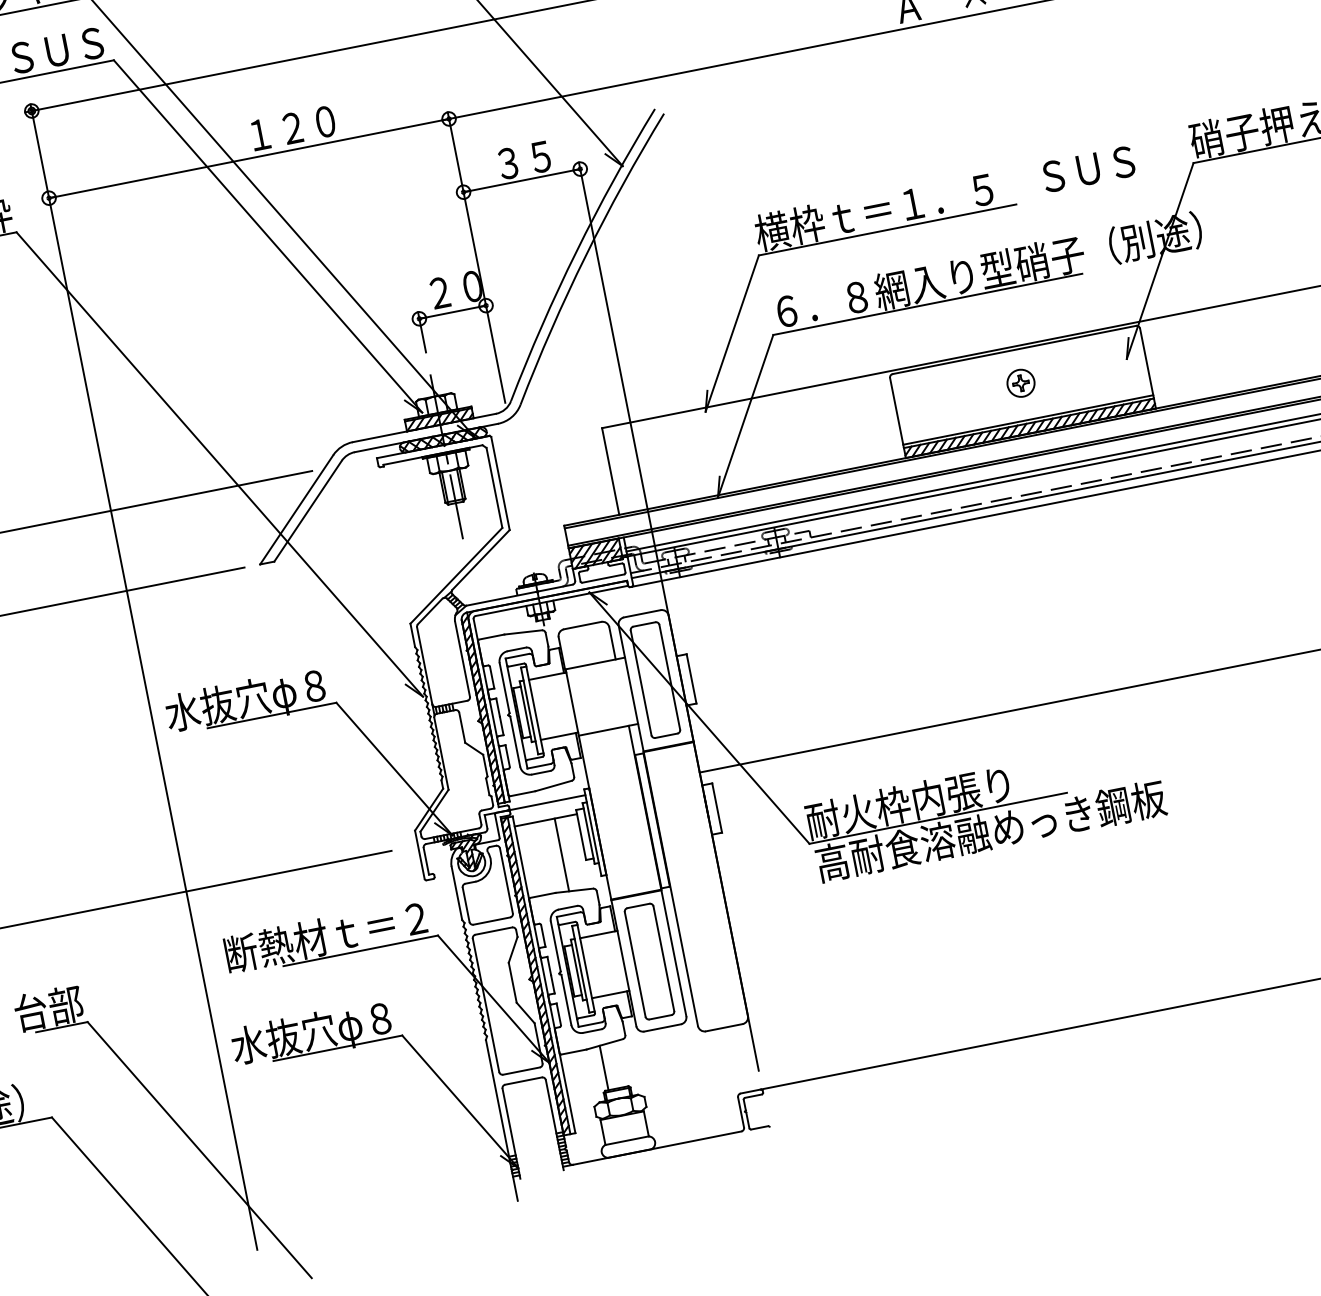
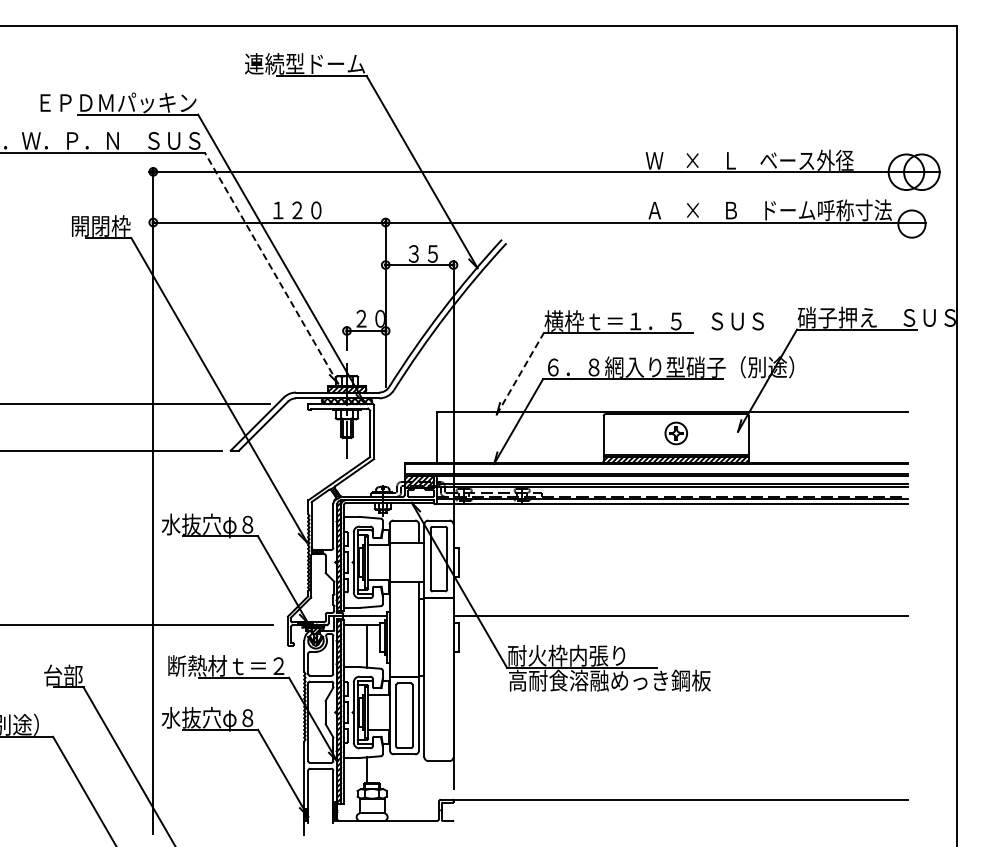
line: (267, 235) -> (271, 267), solid -> dashed
line: (732, 332) -> (520, 373), solid -> dashed
part: (1019, 383) -> (675, 433), size x1.4

